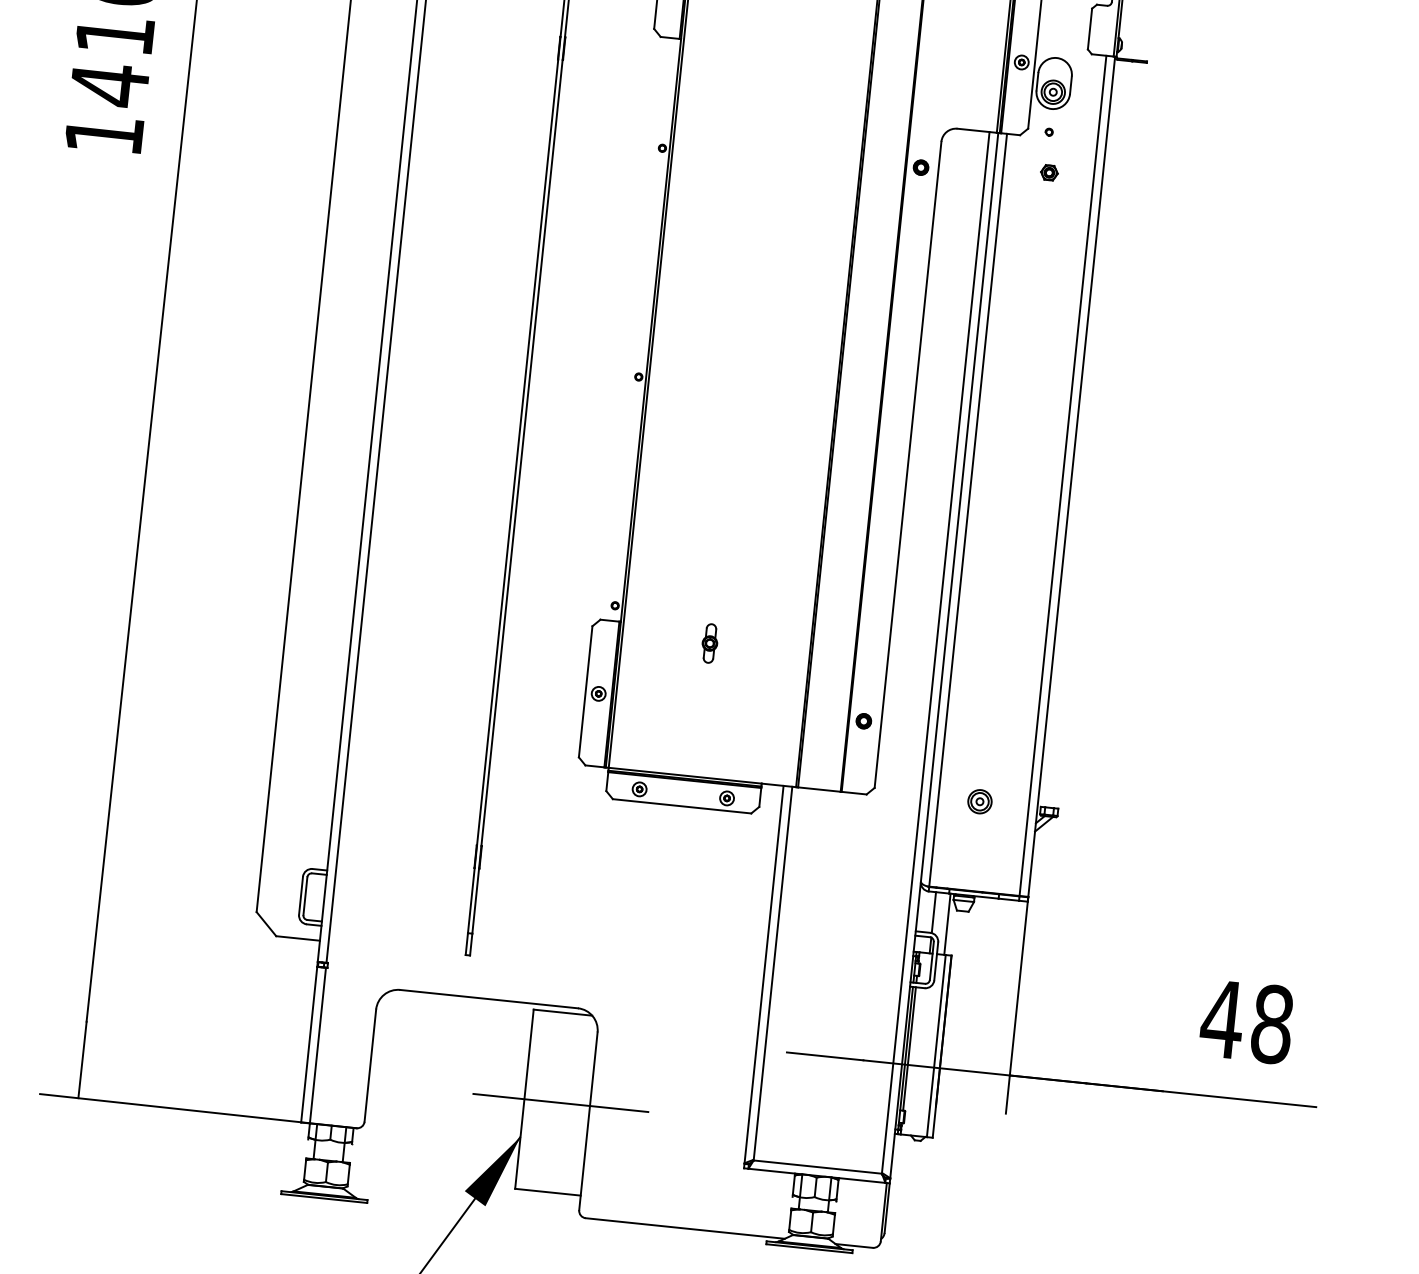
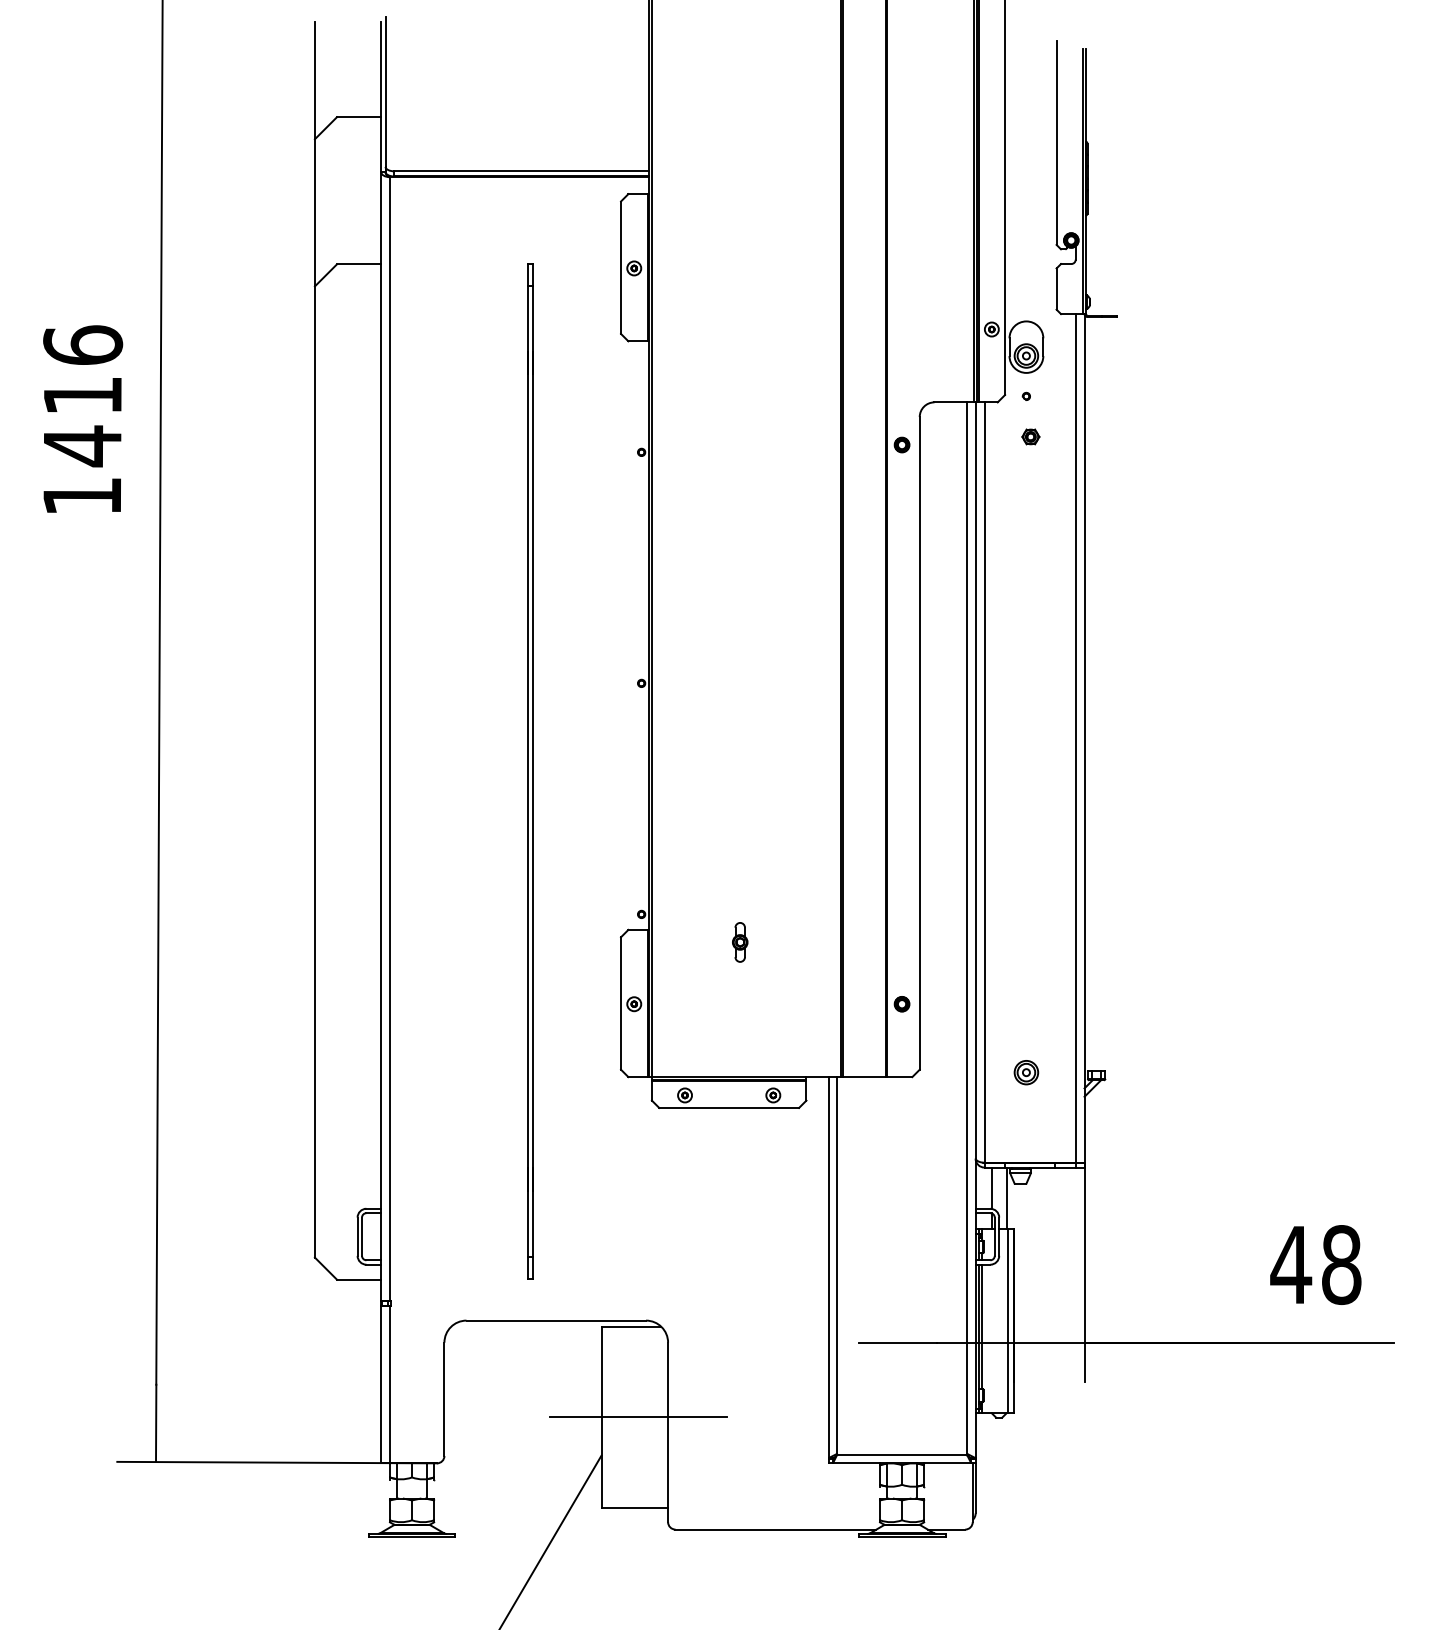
fill: (491, 1170) -> (576, 1491), removed

